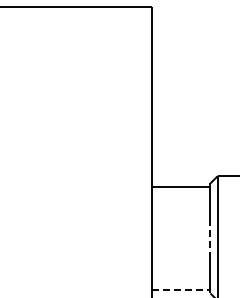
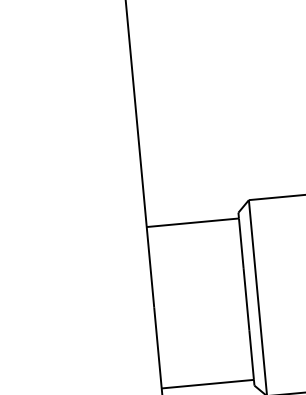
line: (210, 238) -> (246, 299), dashed -> solid
line: (181, 289) -> (208, 383), dashed -> solid

